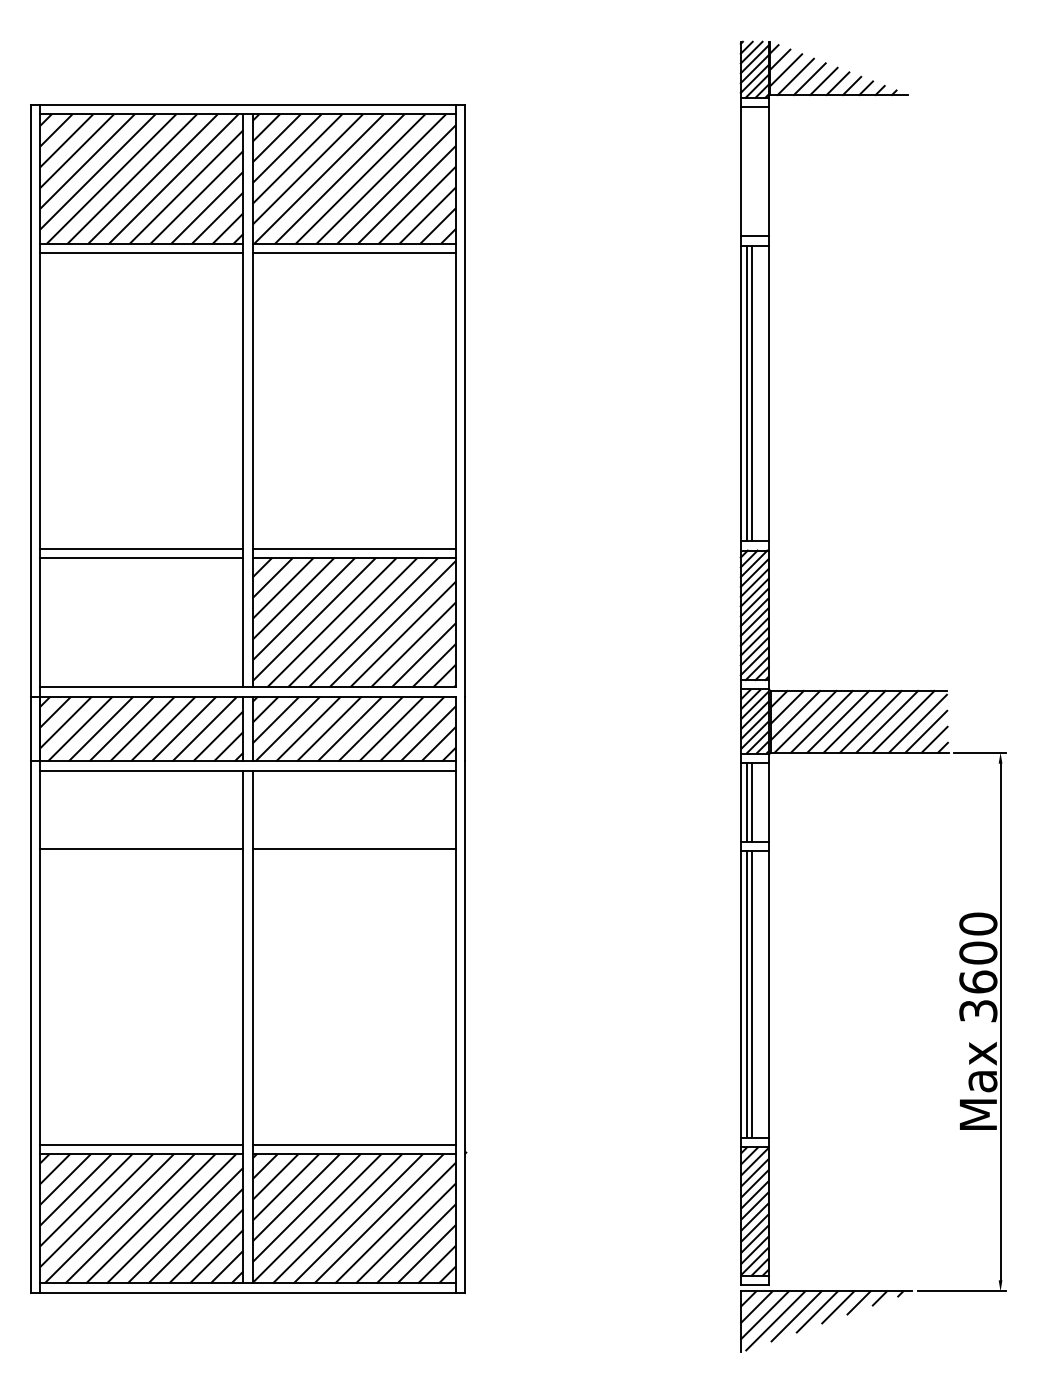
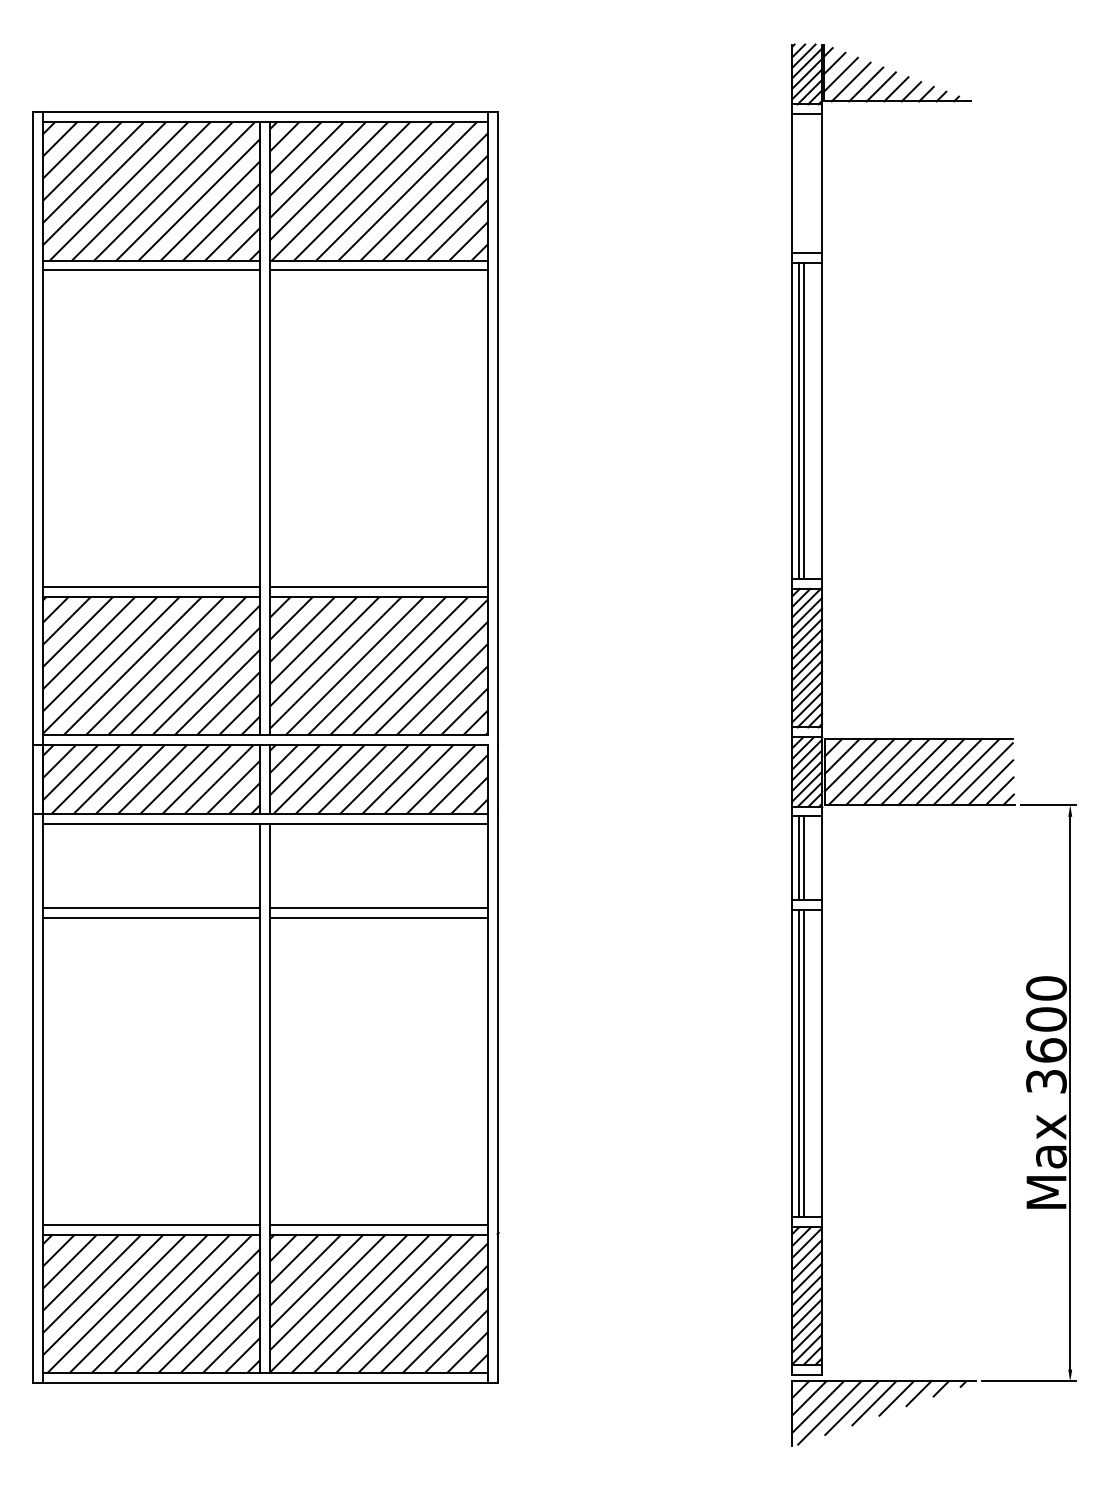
hatch: (141, 622) -> (151, 665), added
line: (141, 858) -> (151, 918), added
line: (354, 858) -> (379, 918), added

